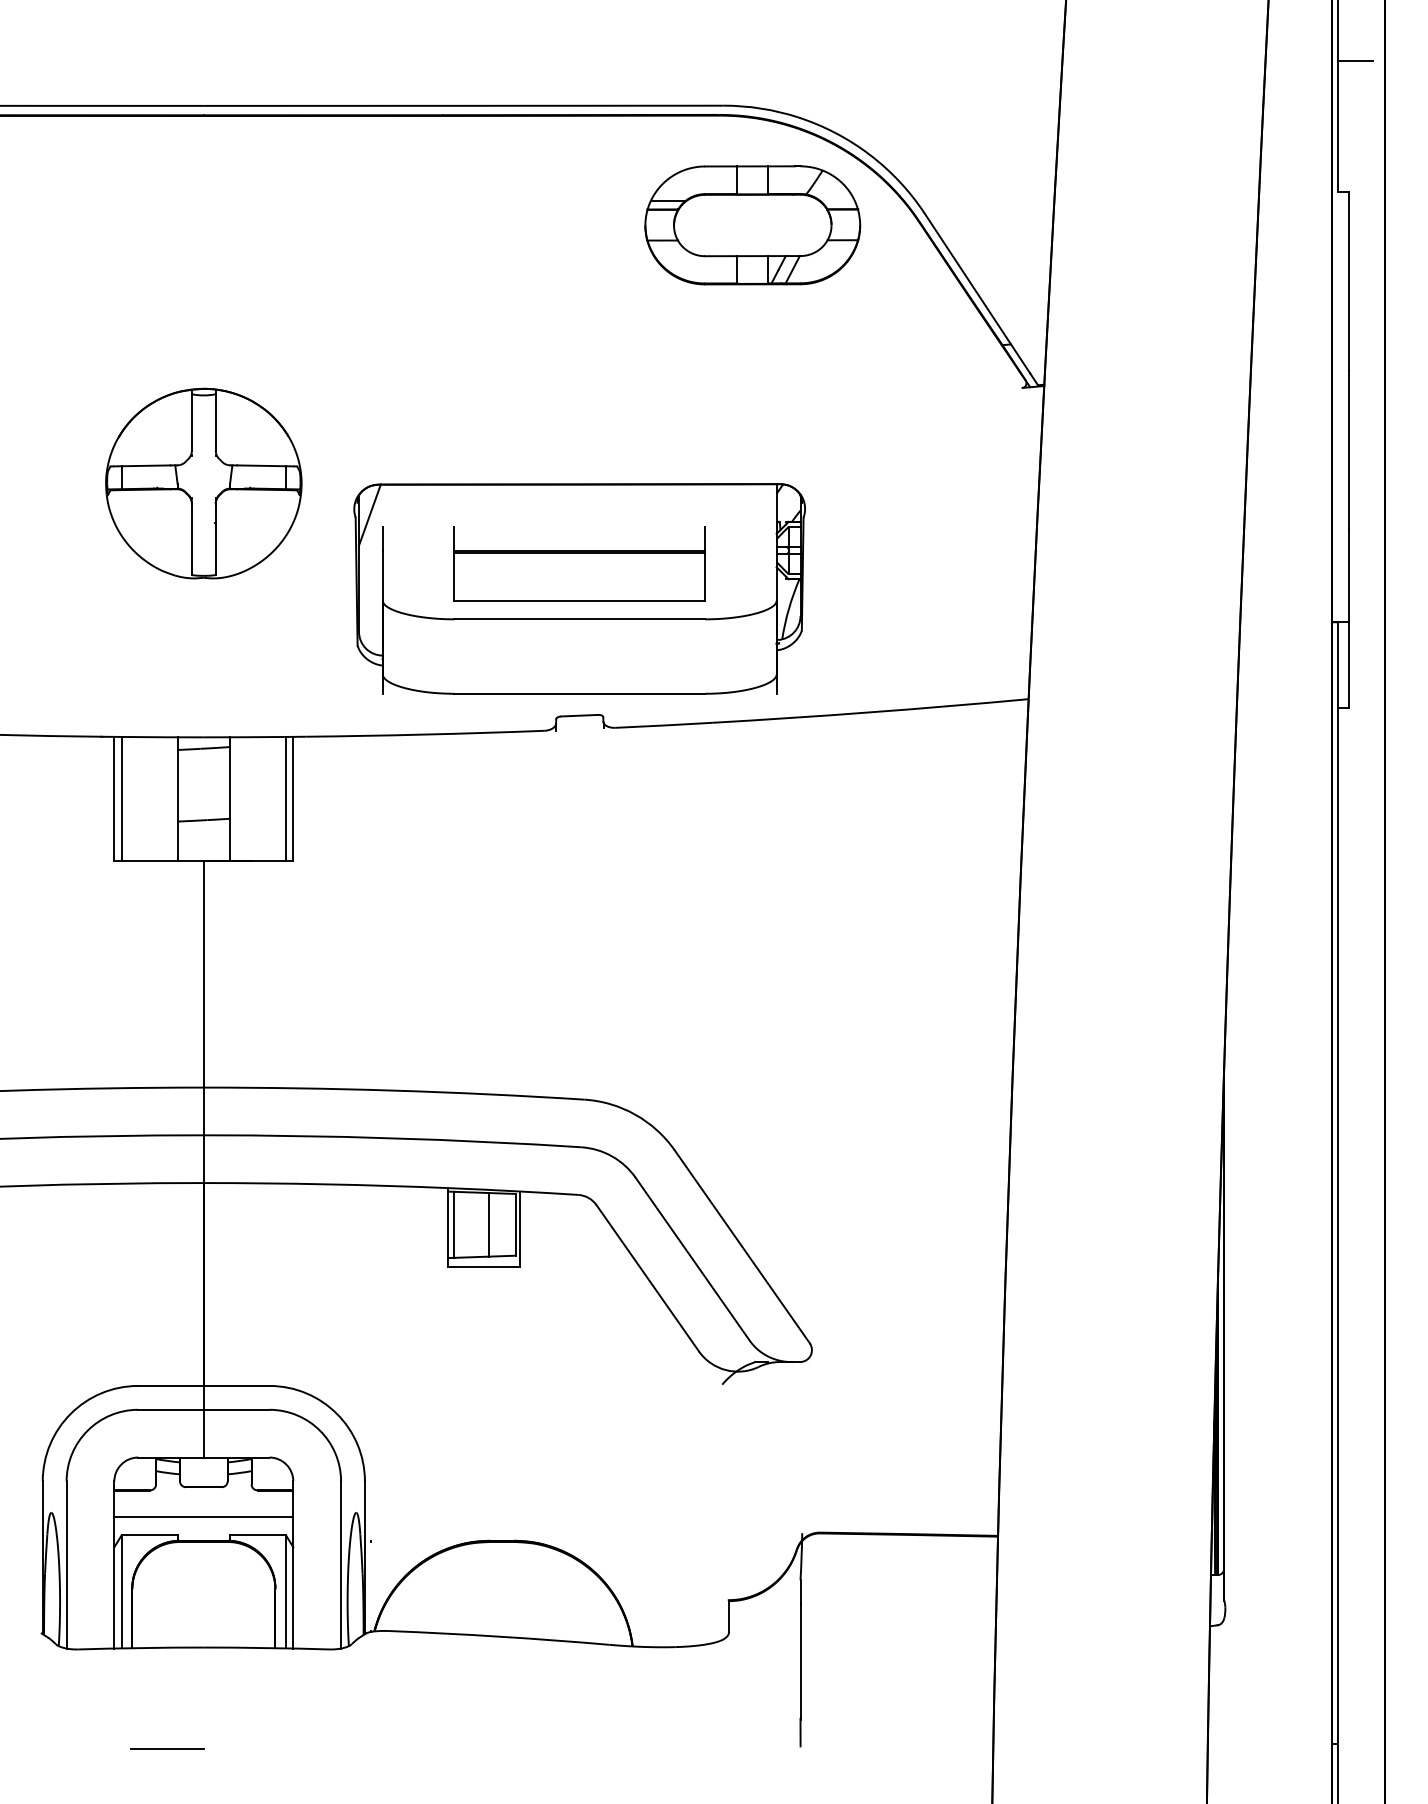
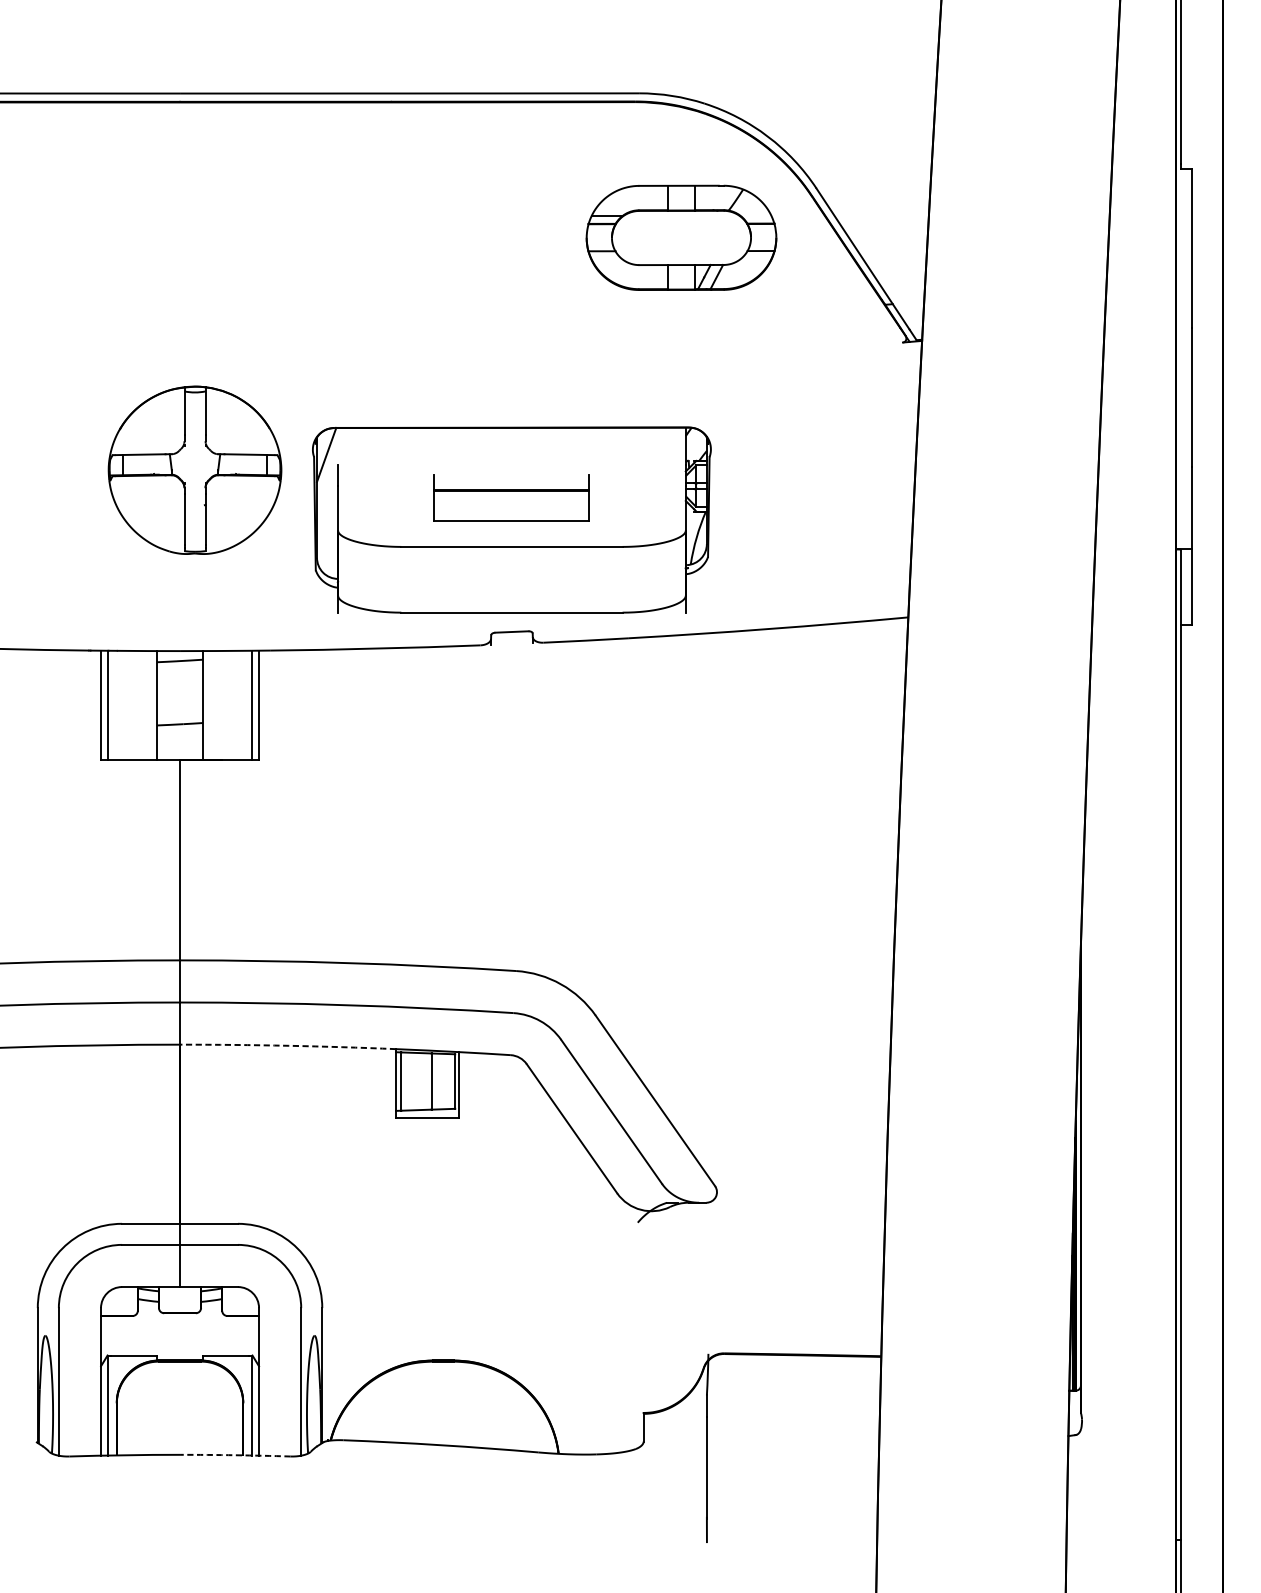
line: (1355, 61) -> (1196, 54), removed
part: (752, 225) -> (681, 238), moved
part: (203, 483) -> (194, 470), moved
part: (579, 563) -> (511, 497), size x0.7
arc: (326, 1184) -> (288, 1045), solid -> dashed
line: (203, 1517) -> (179, 1339), removed
arc: (266, 1648) -> (235, 1455), solid -> dashed
line: (166, 1749) -> (147, 1544), removed

